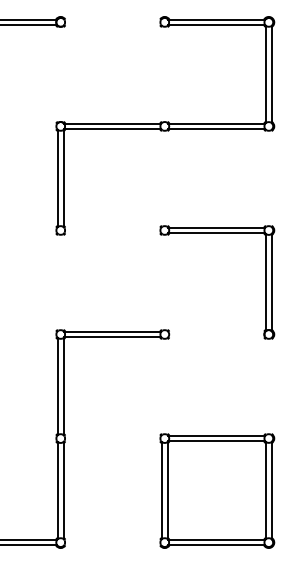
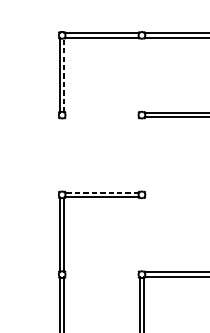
line: (63, 178) -> (64, 75), solid -> dashed
line: (112, 331) -> (101, 192), solid -> dashed

